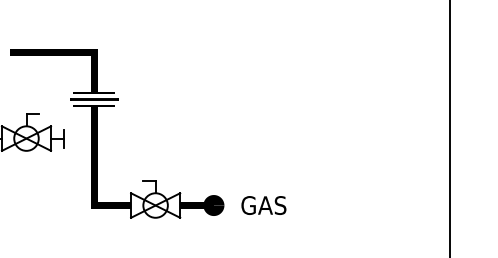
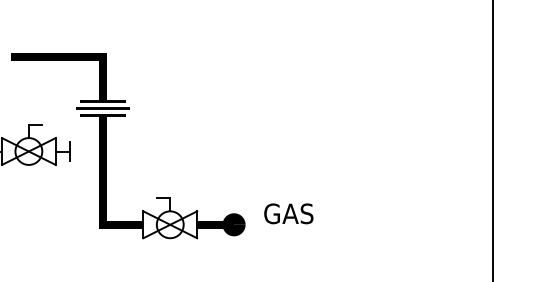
text: (263, 205) -> (288, 213), moved

